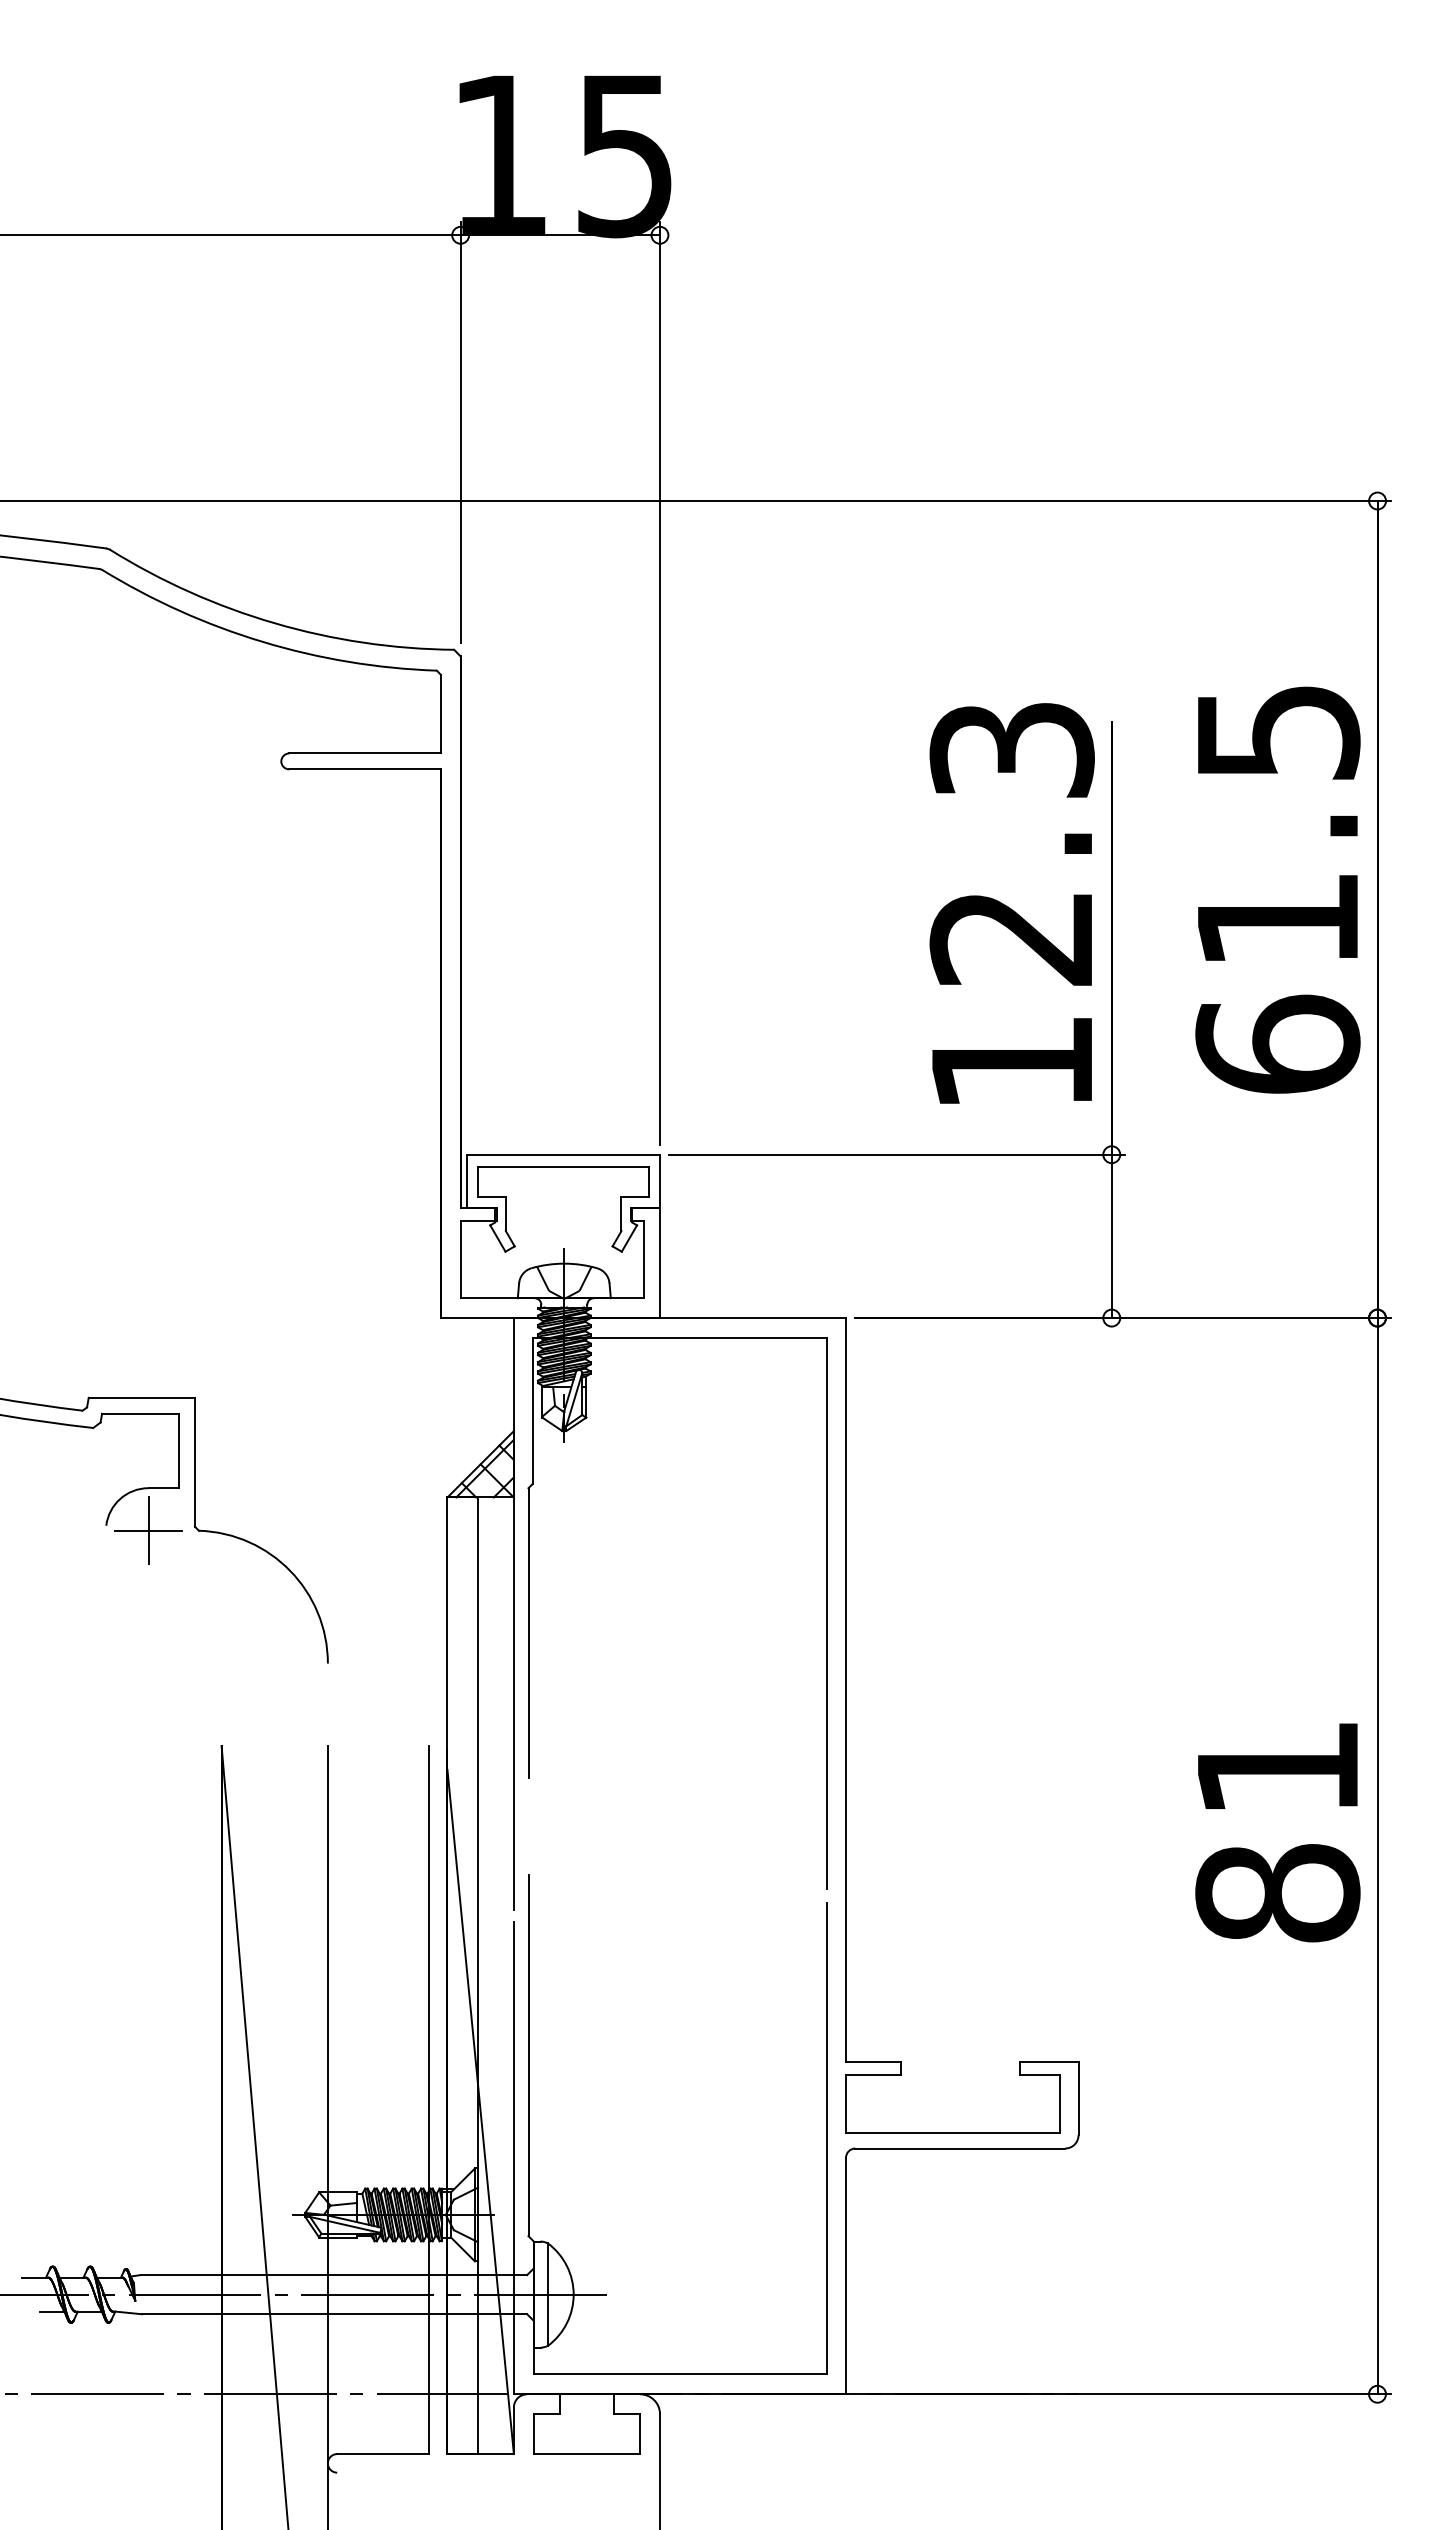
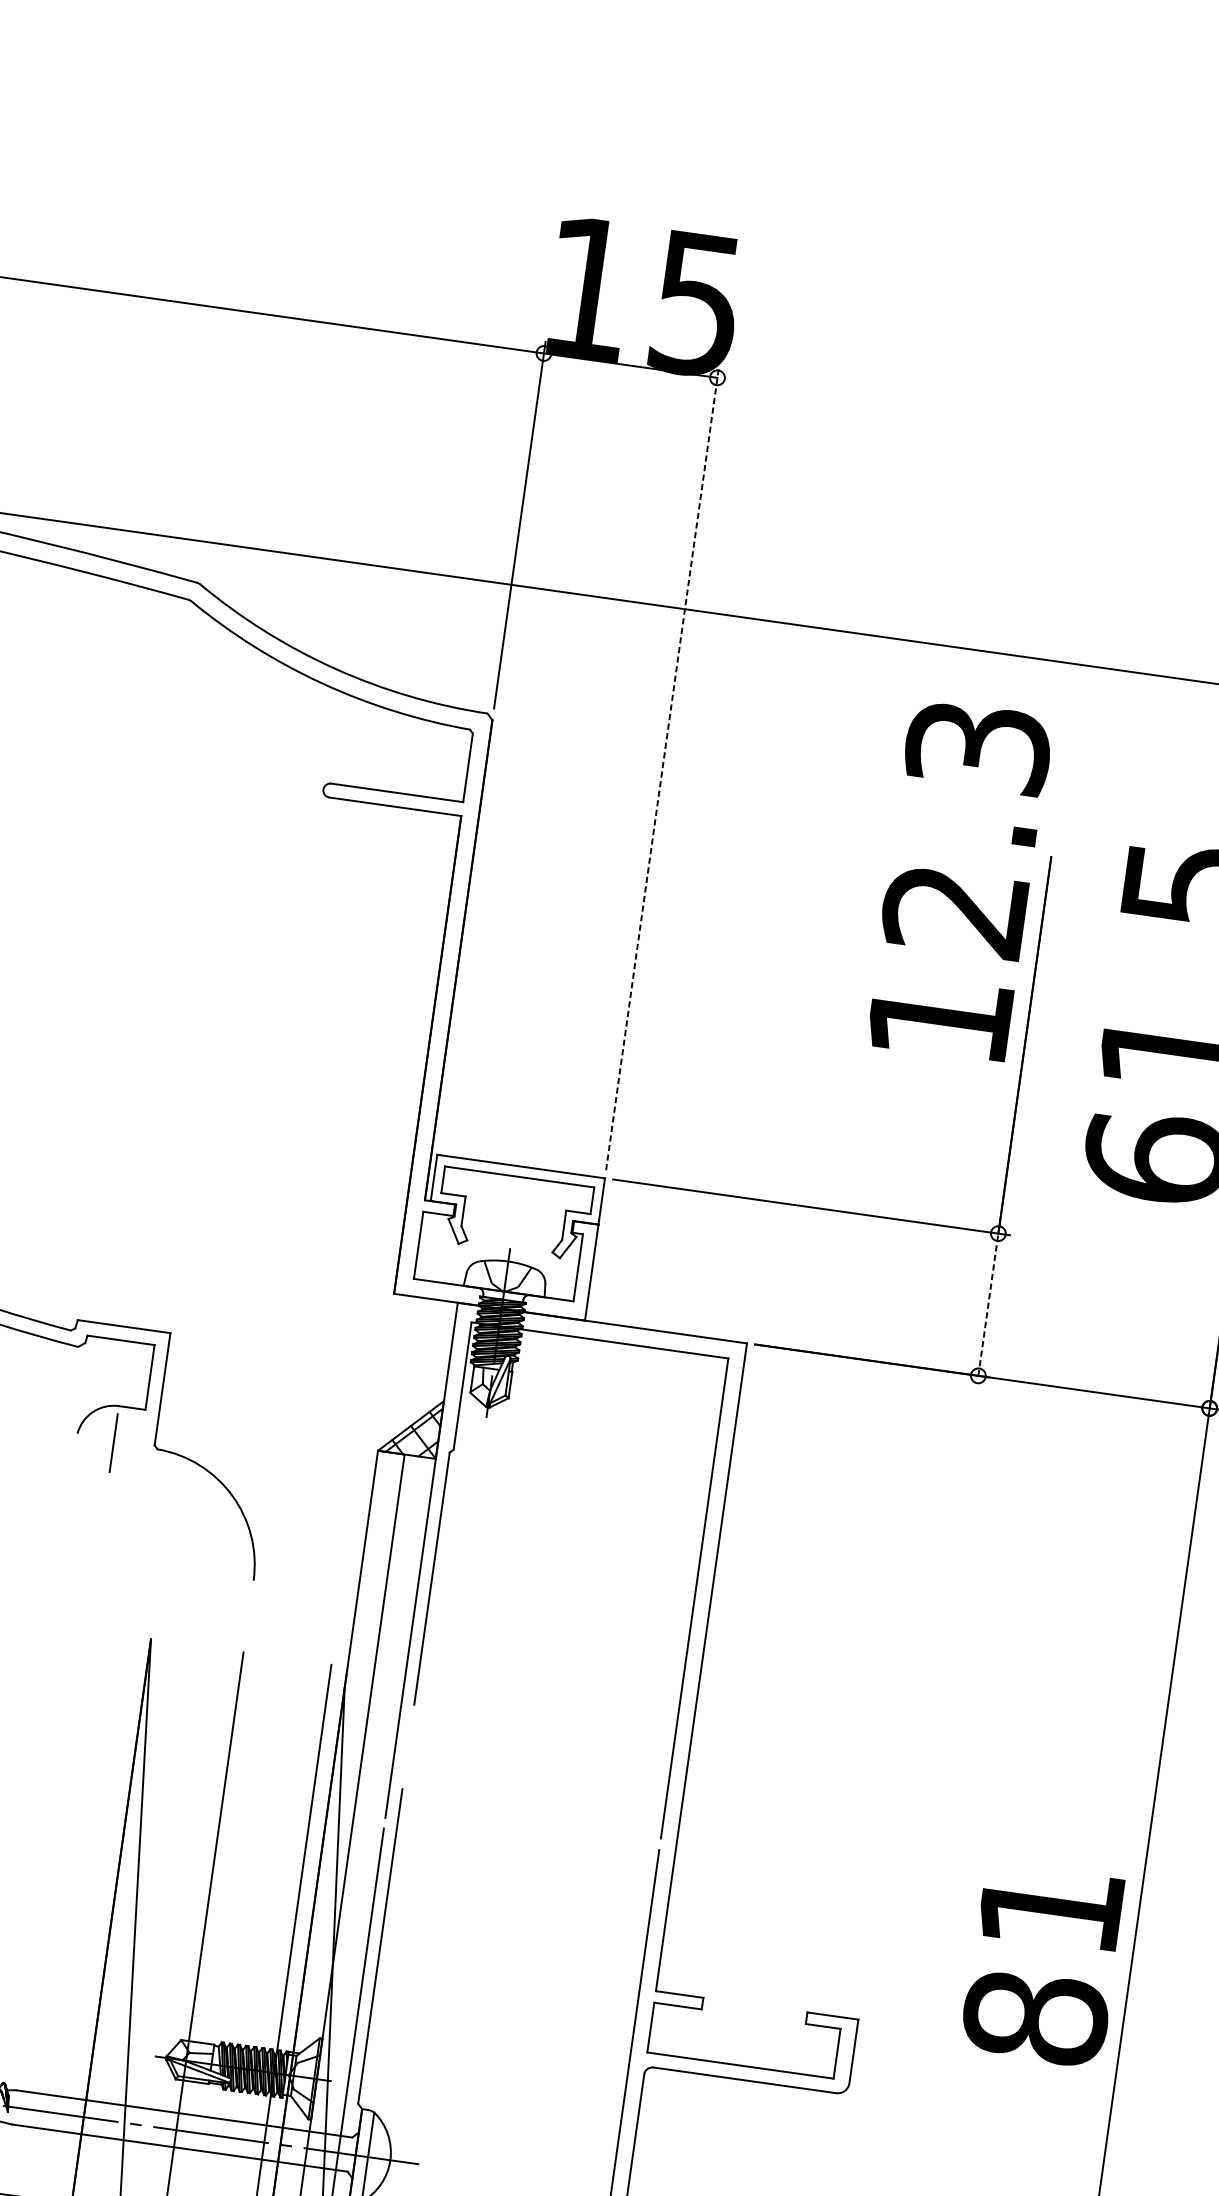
line: (659, 683) -> (662, 768), solid -> dashed
text: (1011, 903) -> (958, 880), moved
line: (1111, 1236) -> (988, 1304), solid -> dashed
line: (148, 1530) -> (113, 1442), removed
text: (1277, 1832) -> (1042, 1965), moved

